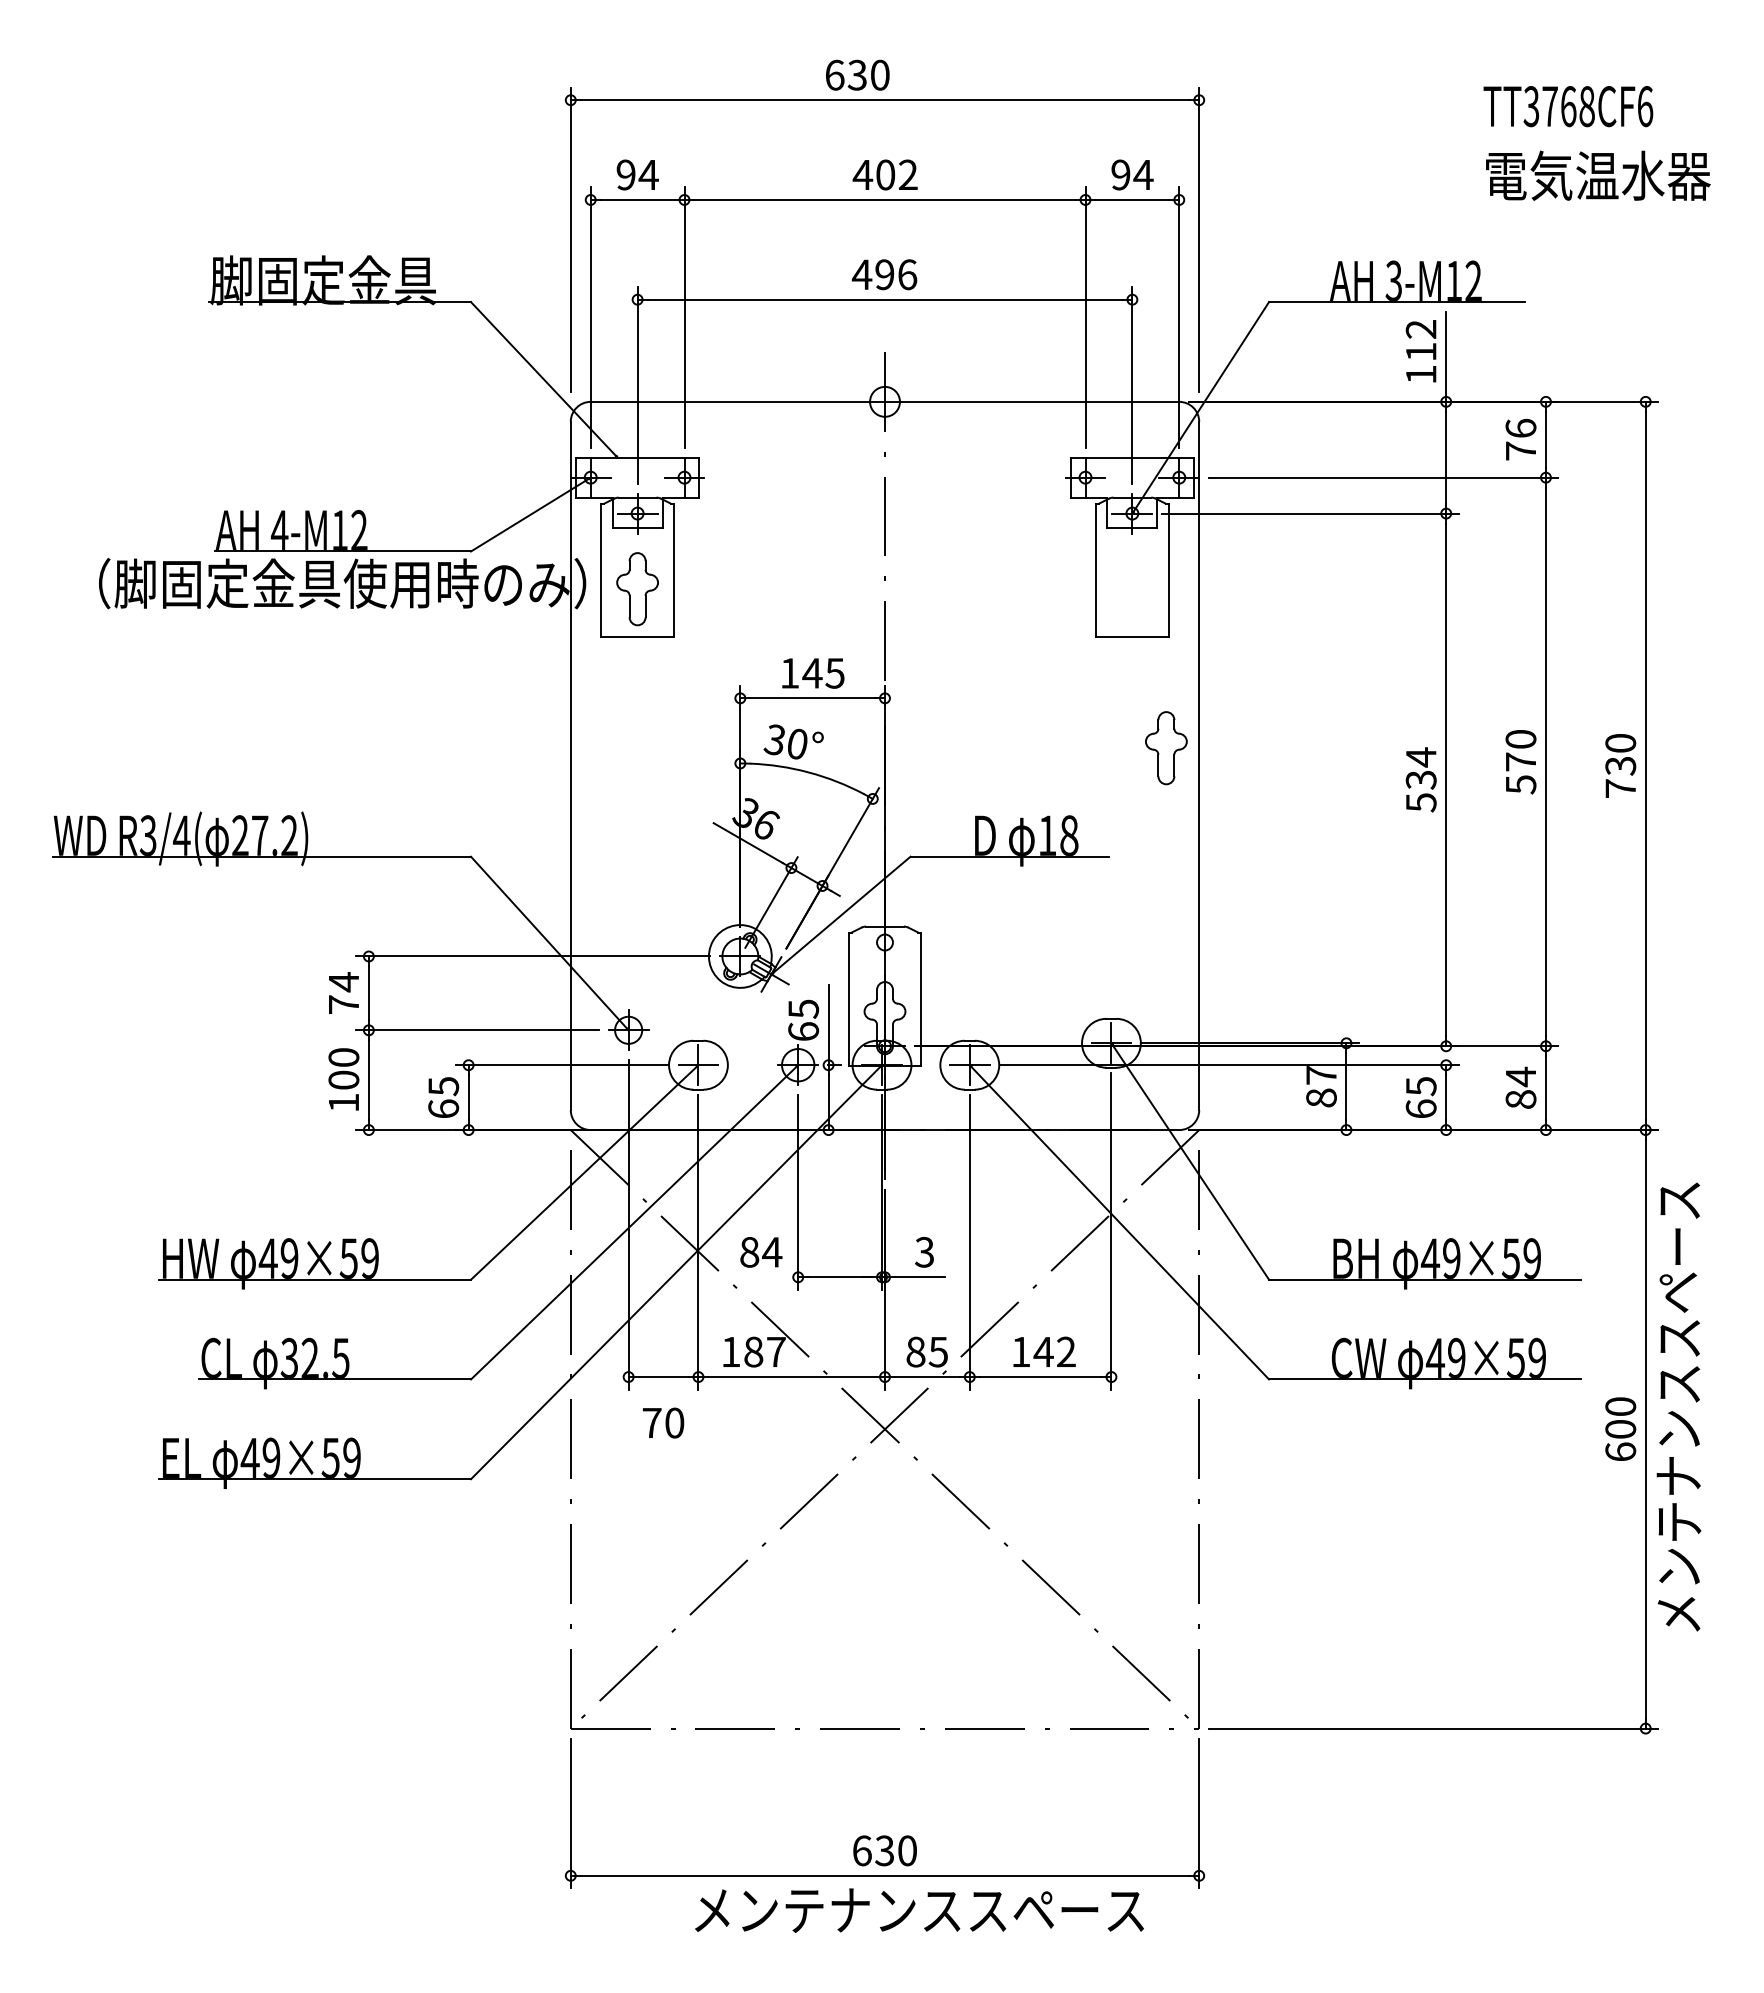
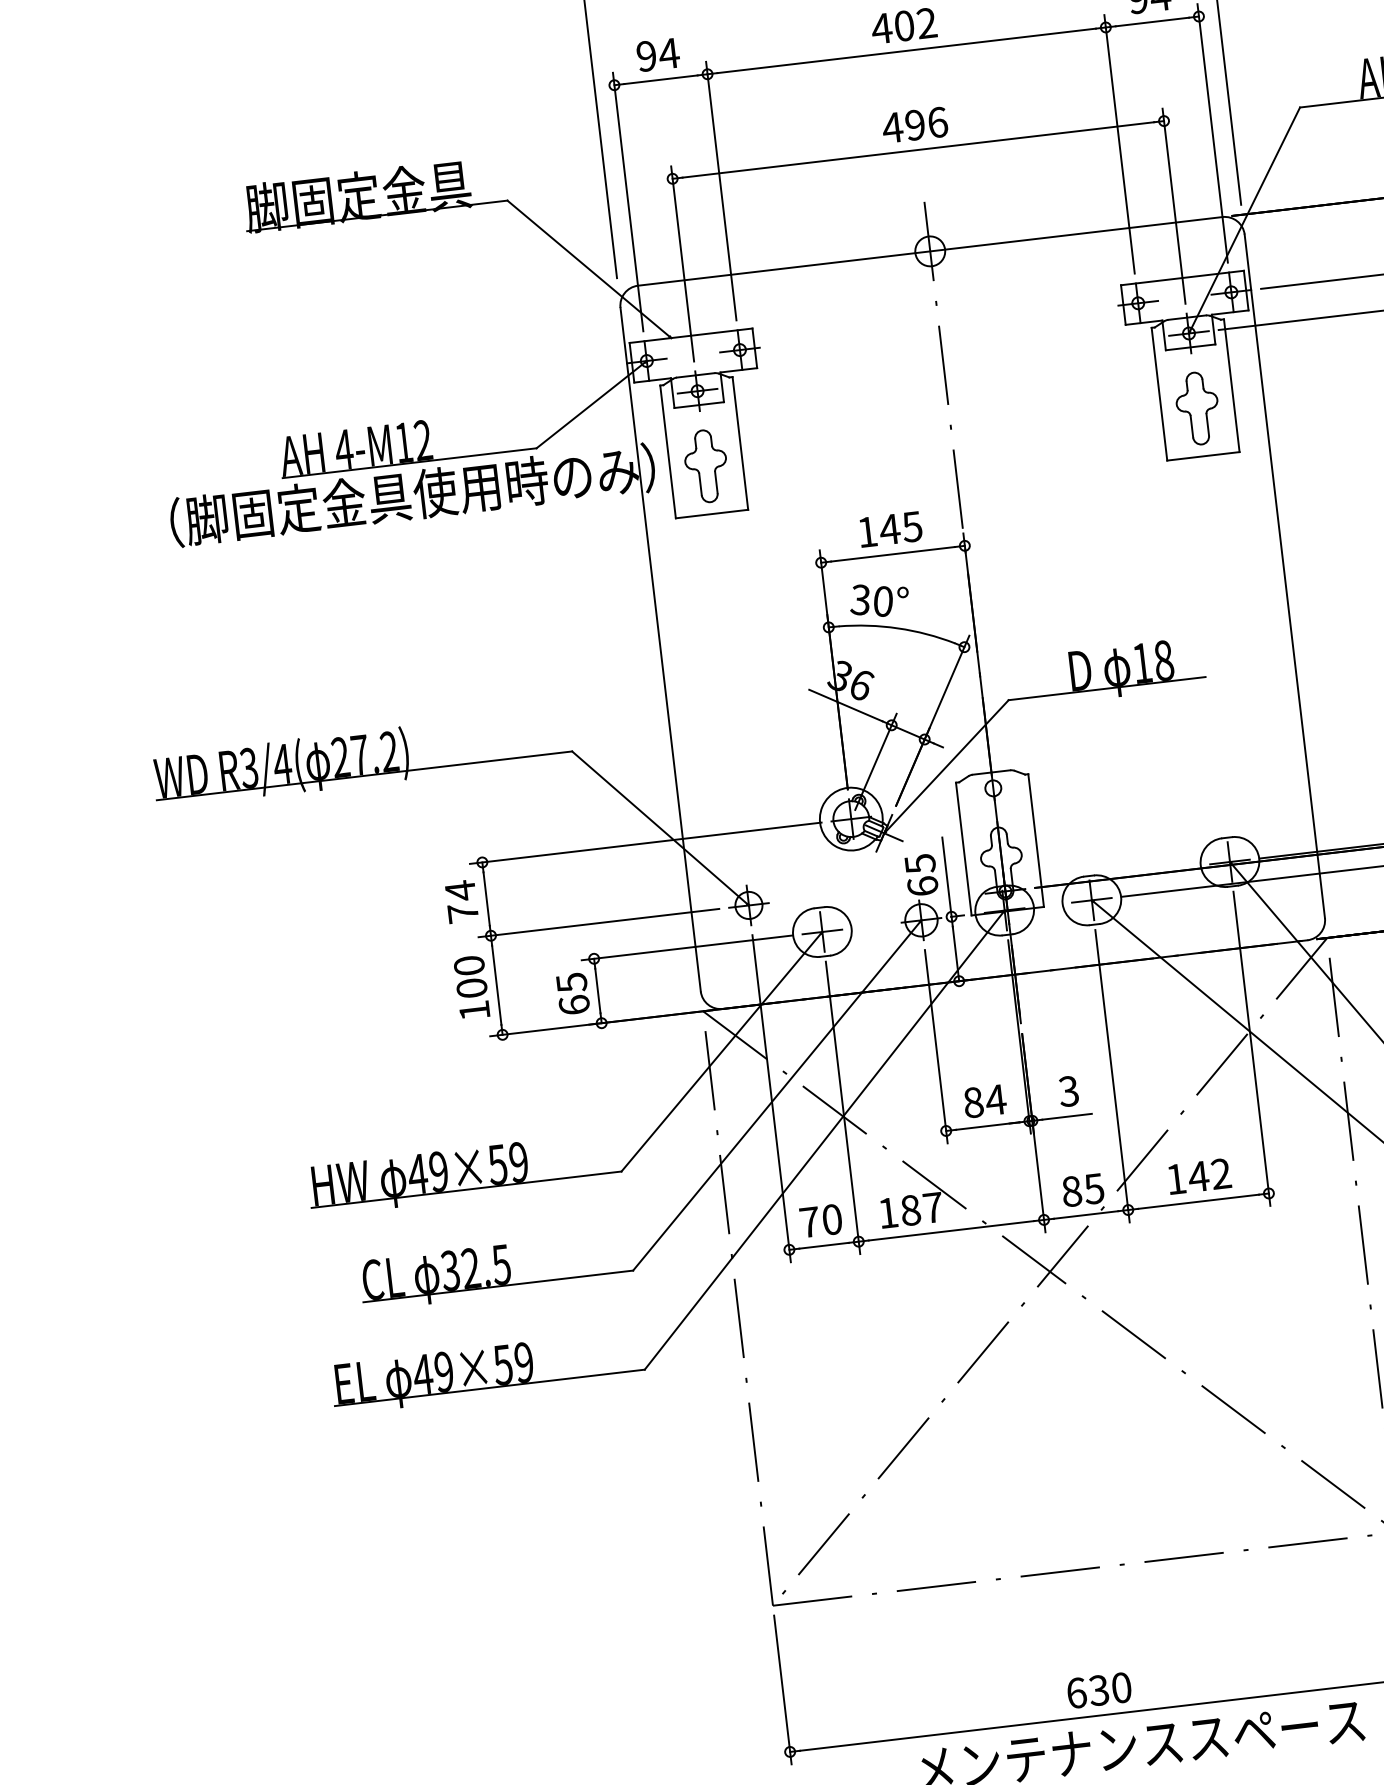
part: (1166, 748) -> (1197, 408), moved
text: (761, 1252) -> (985, 1101), moved
text: (663, 1422) -> (821, 1220), moved

